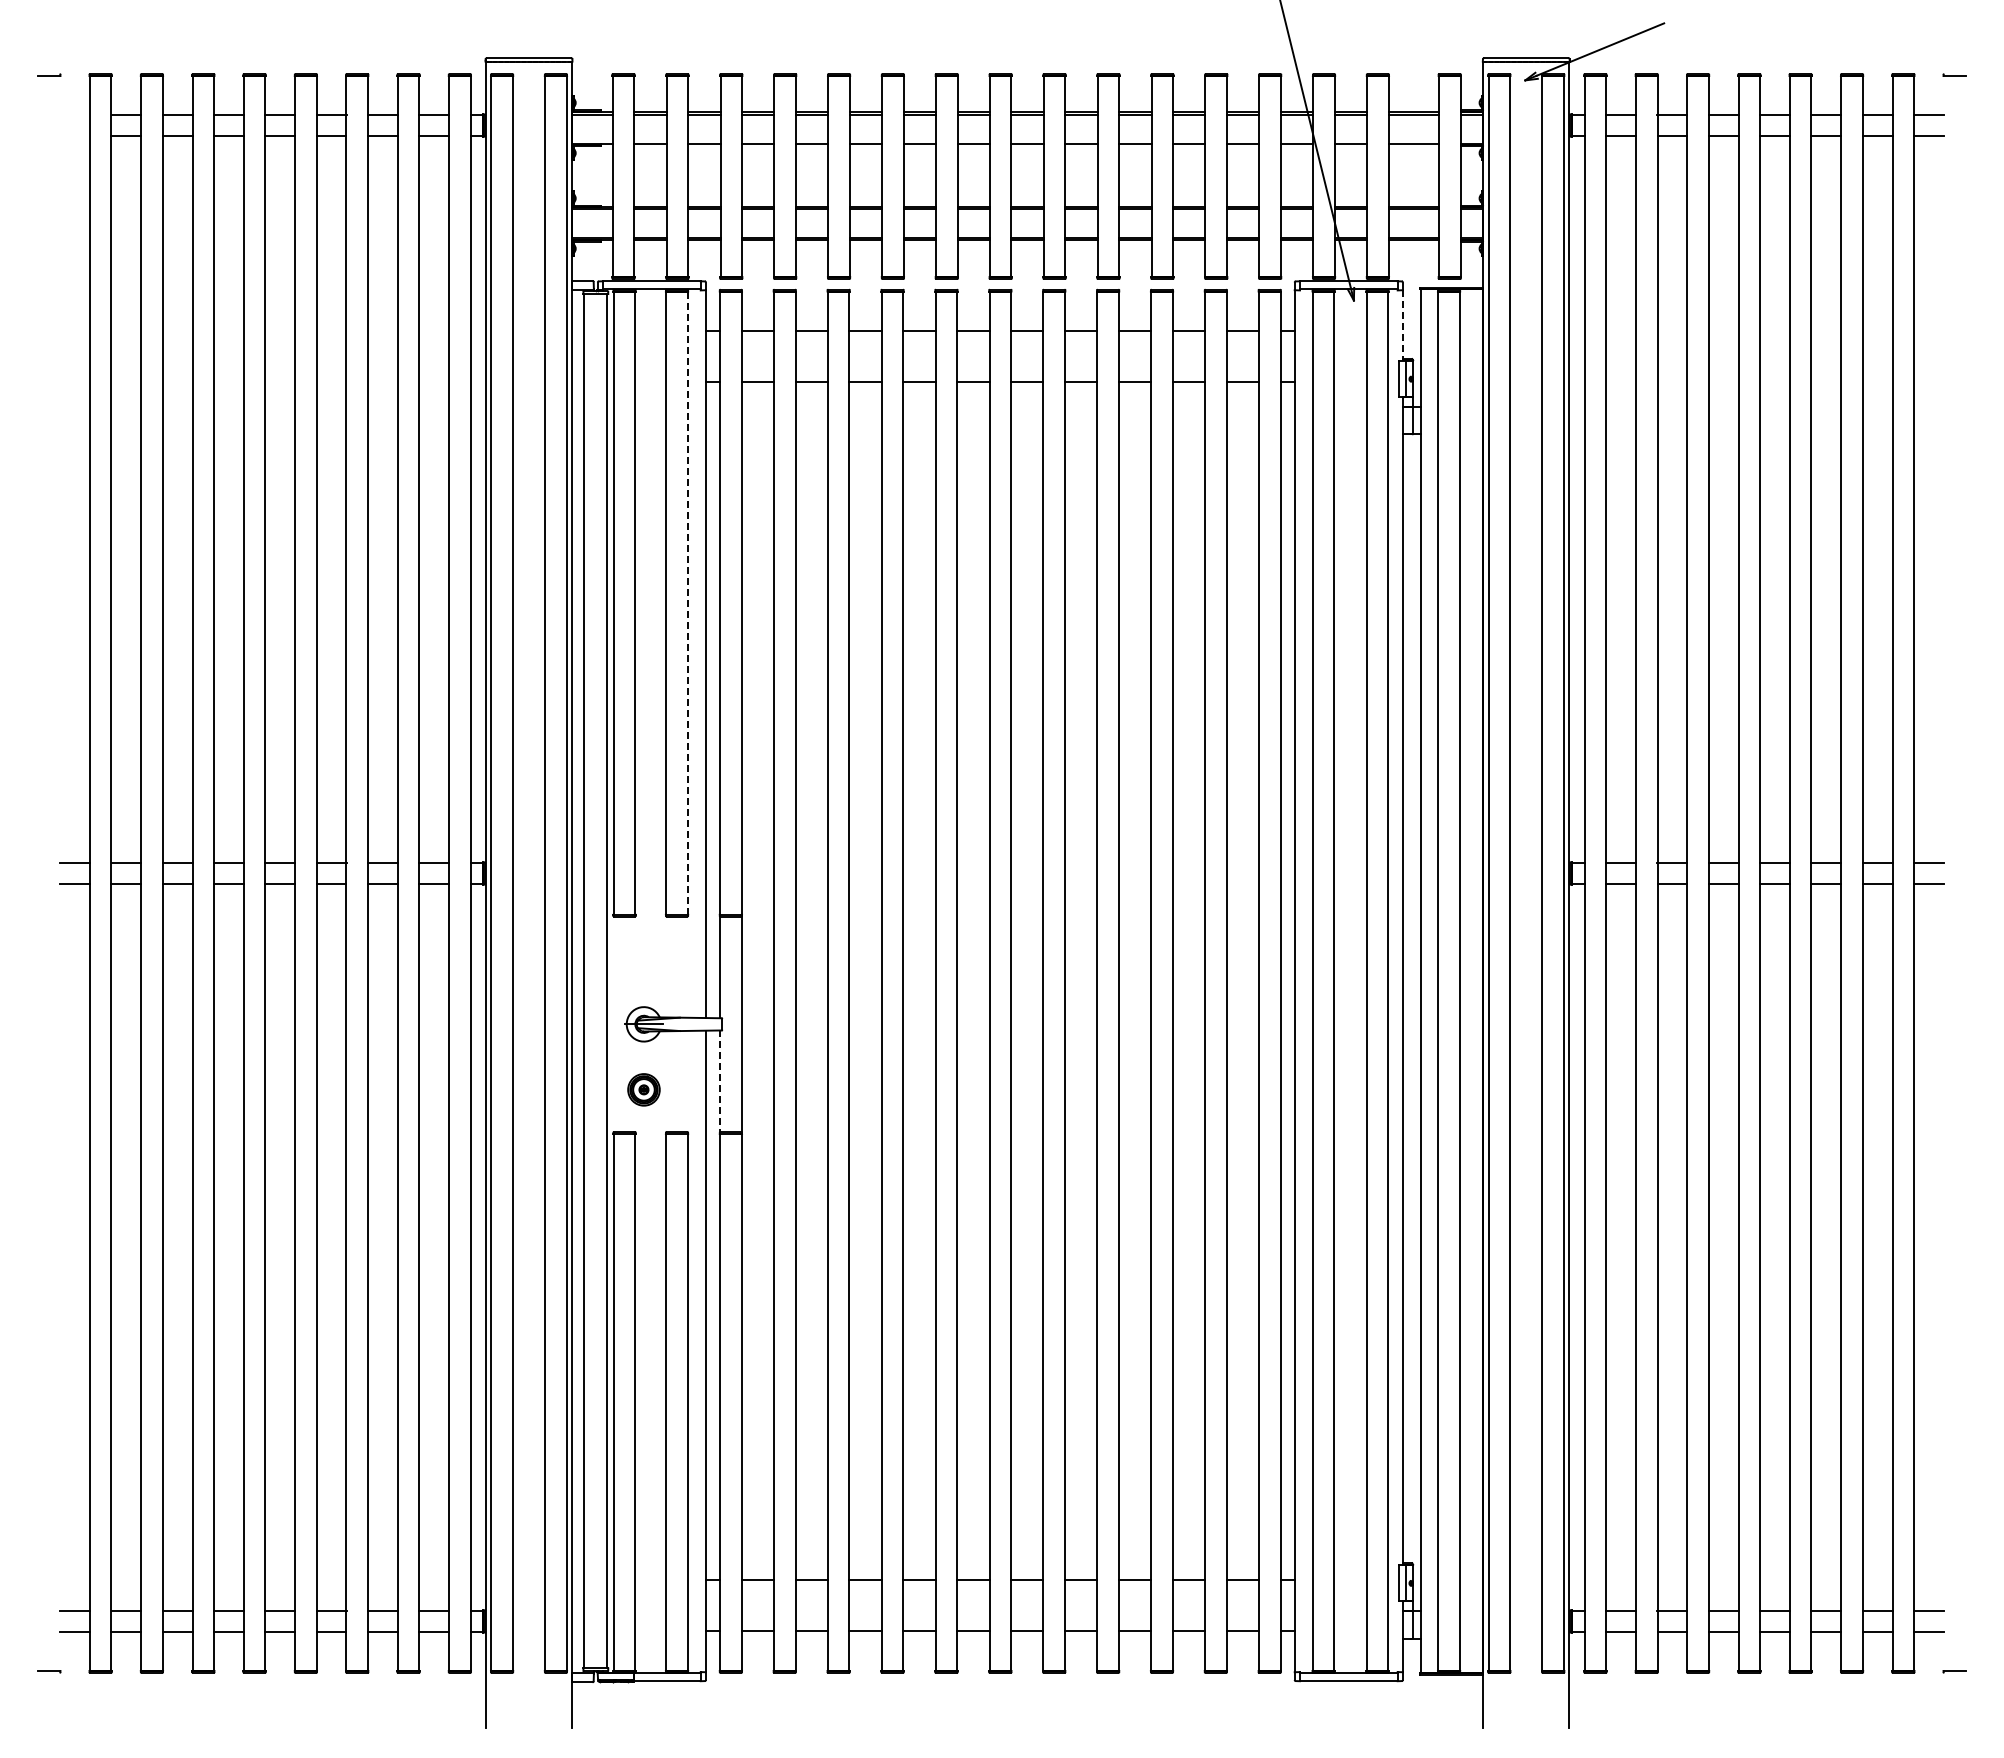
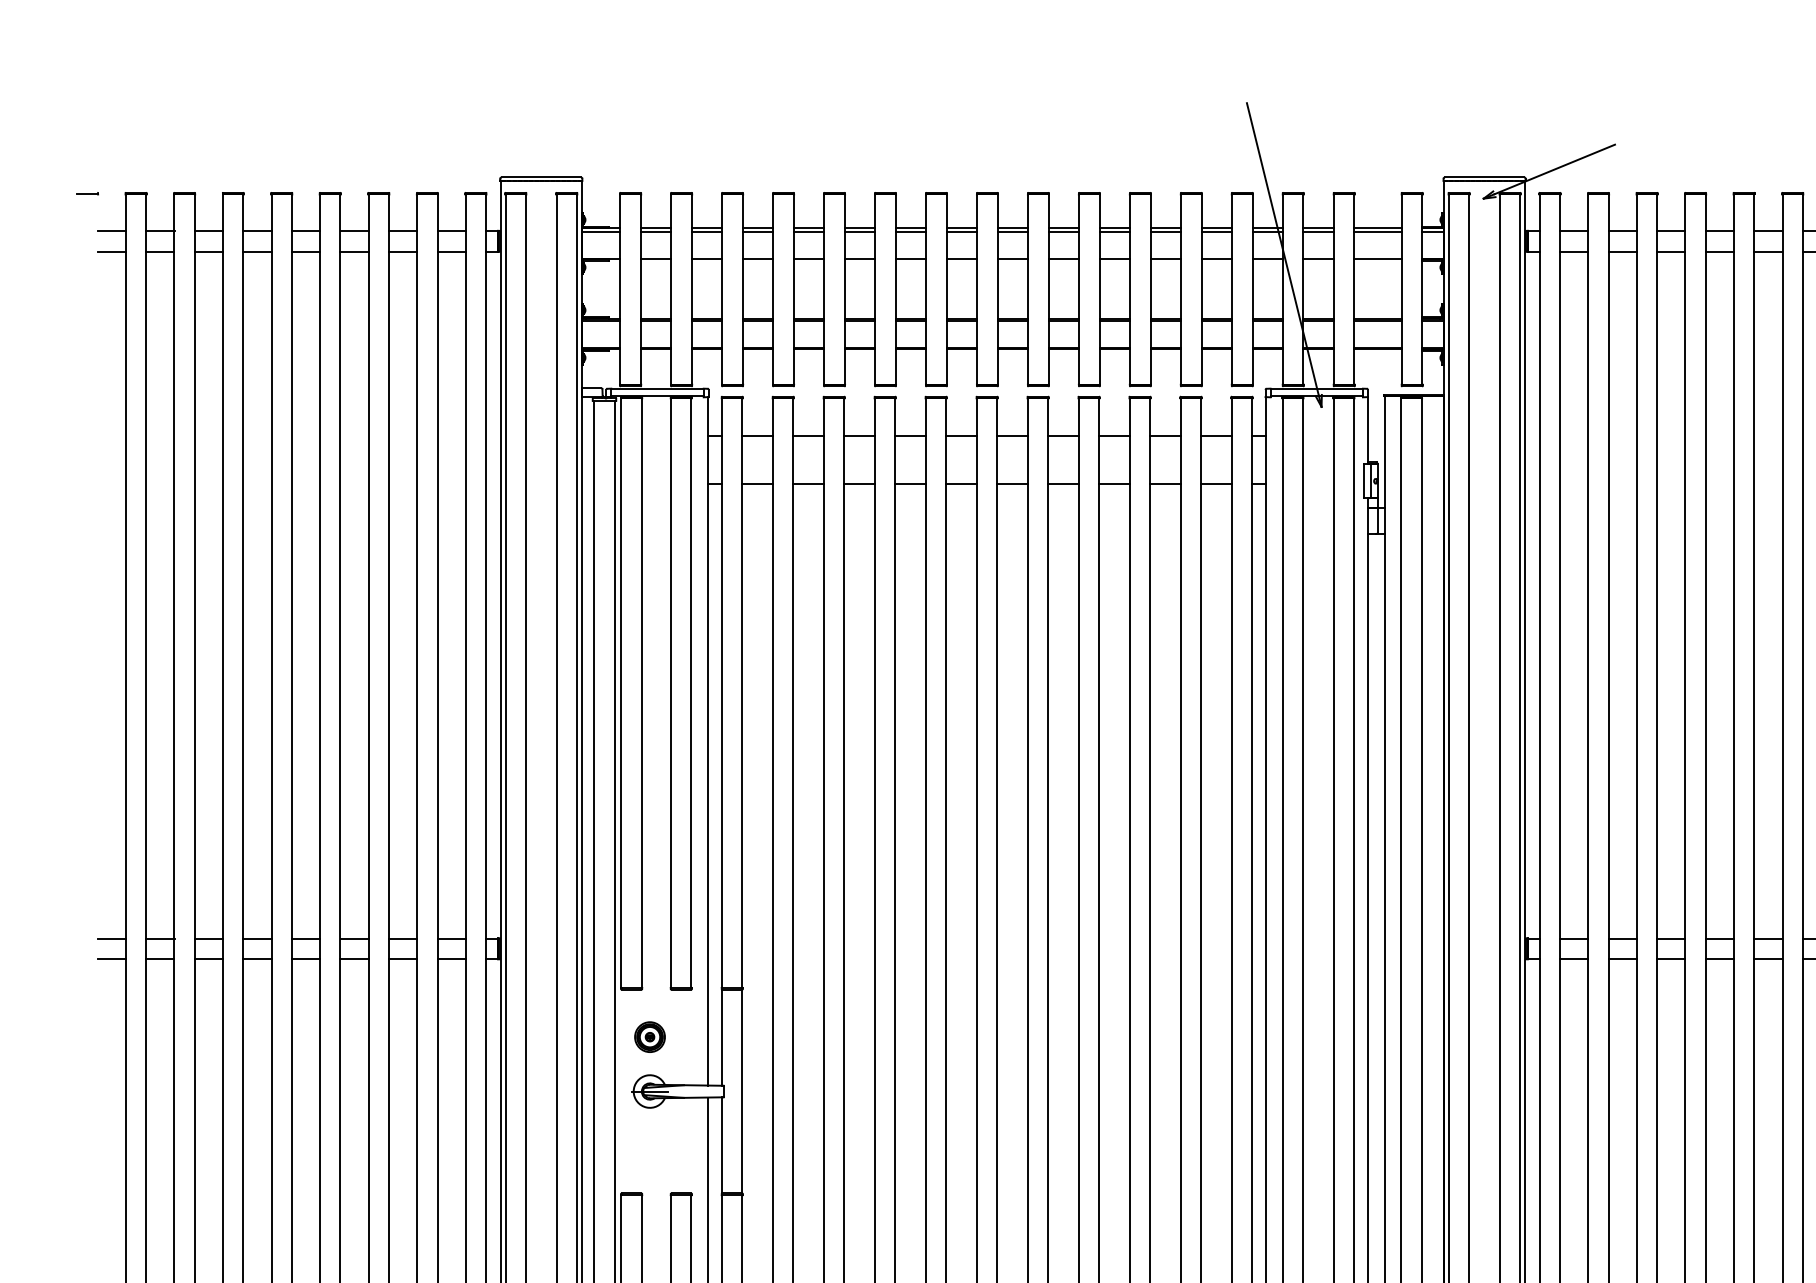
line: (74, 114) -> (111, 230), added
line: (74, 136) -> (111, 251), added
line: (1402, 326) -> (1367, 431), dashed -> solid
line: (687, 603) -> (691, 693), dashed -> solid
line: (720, 1081) -> (722, 1145), dashed -> solid
part: (643, 1089) -> (649, 1036), moved

